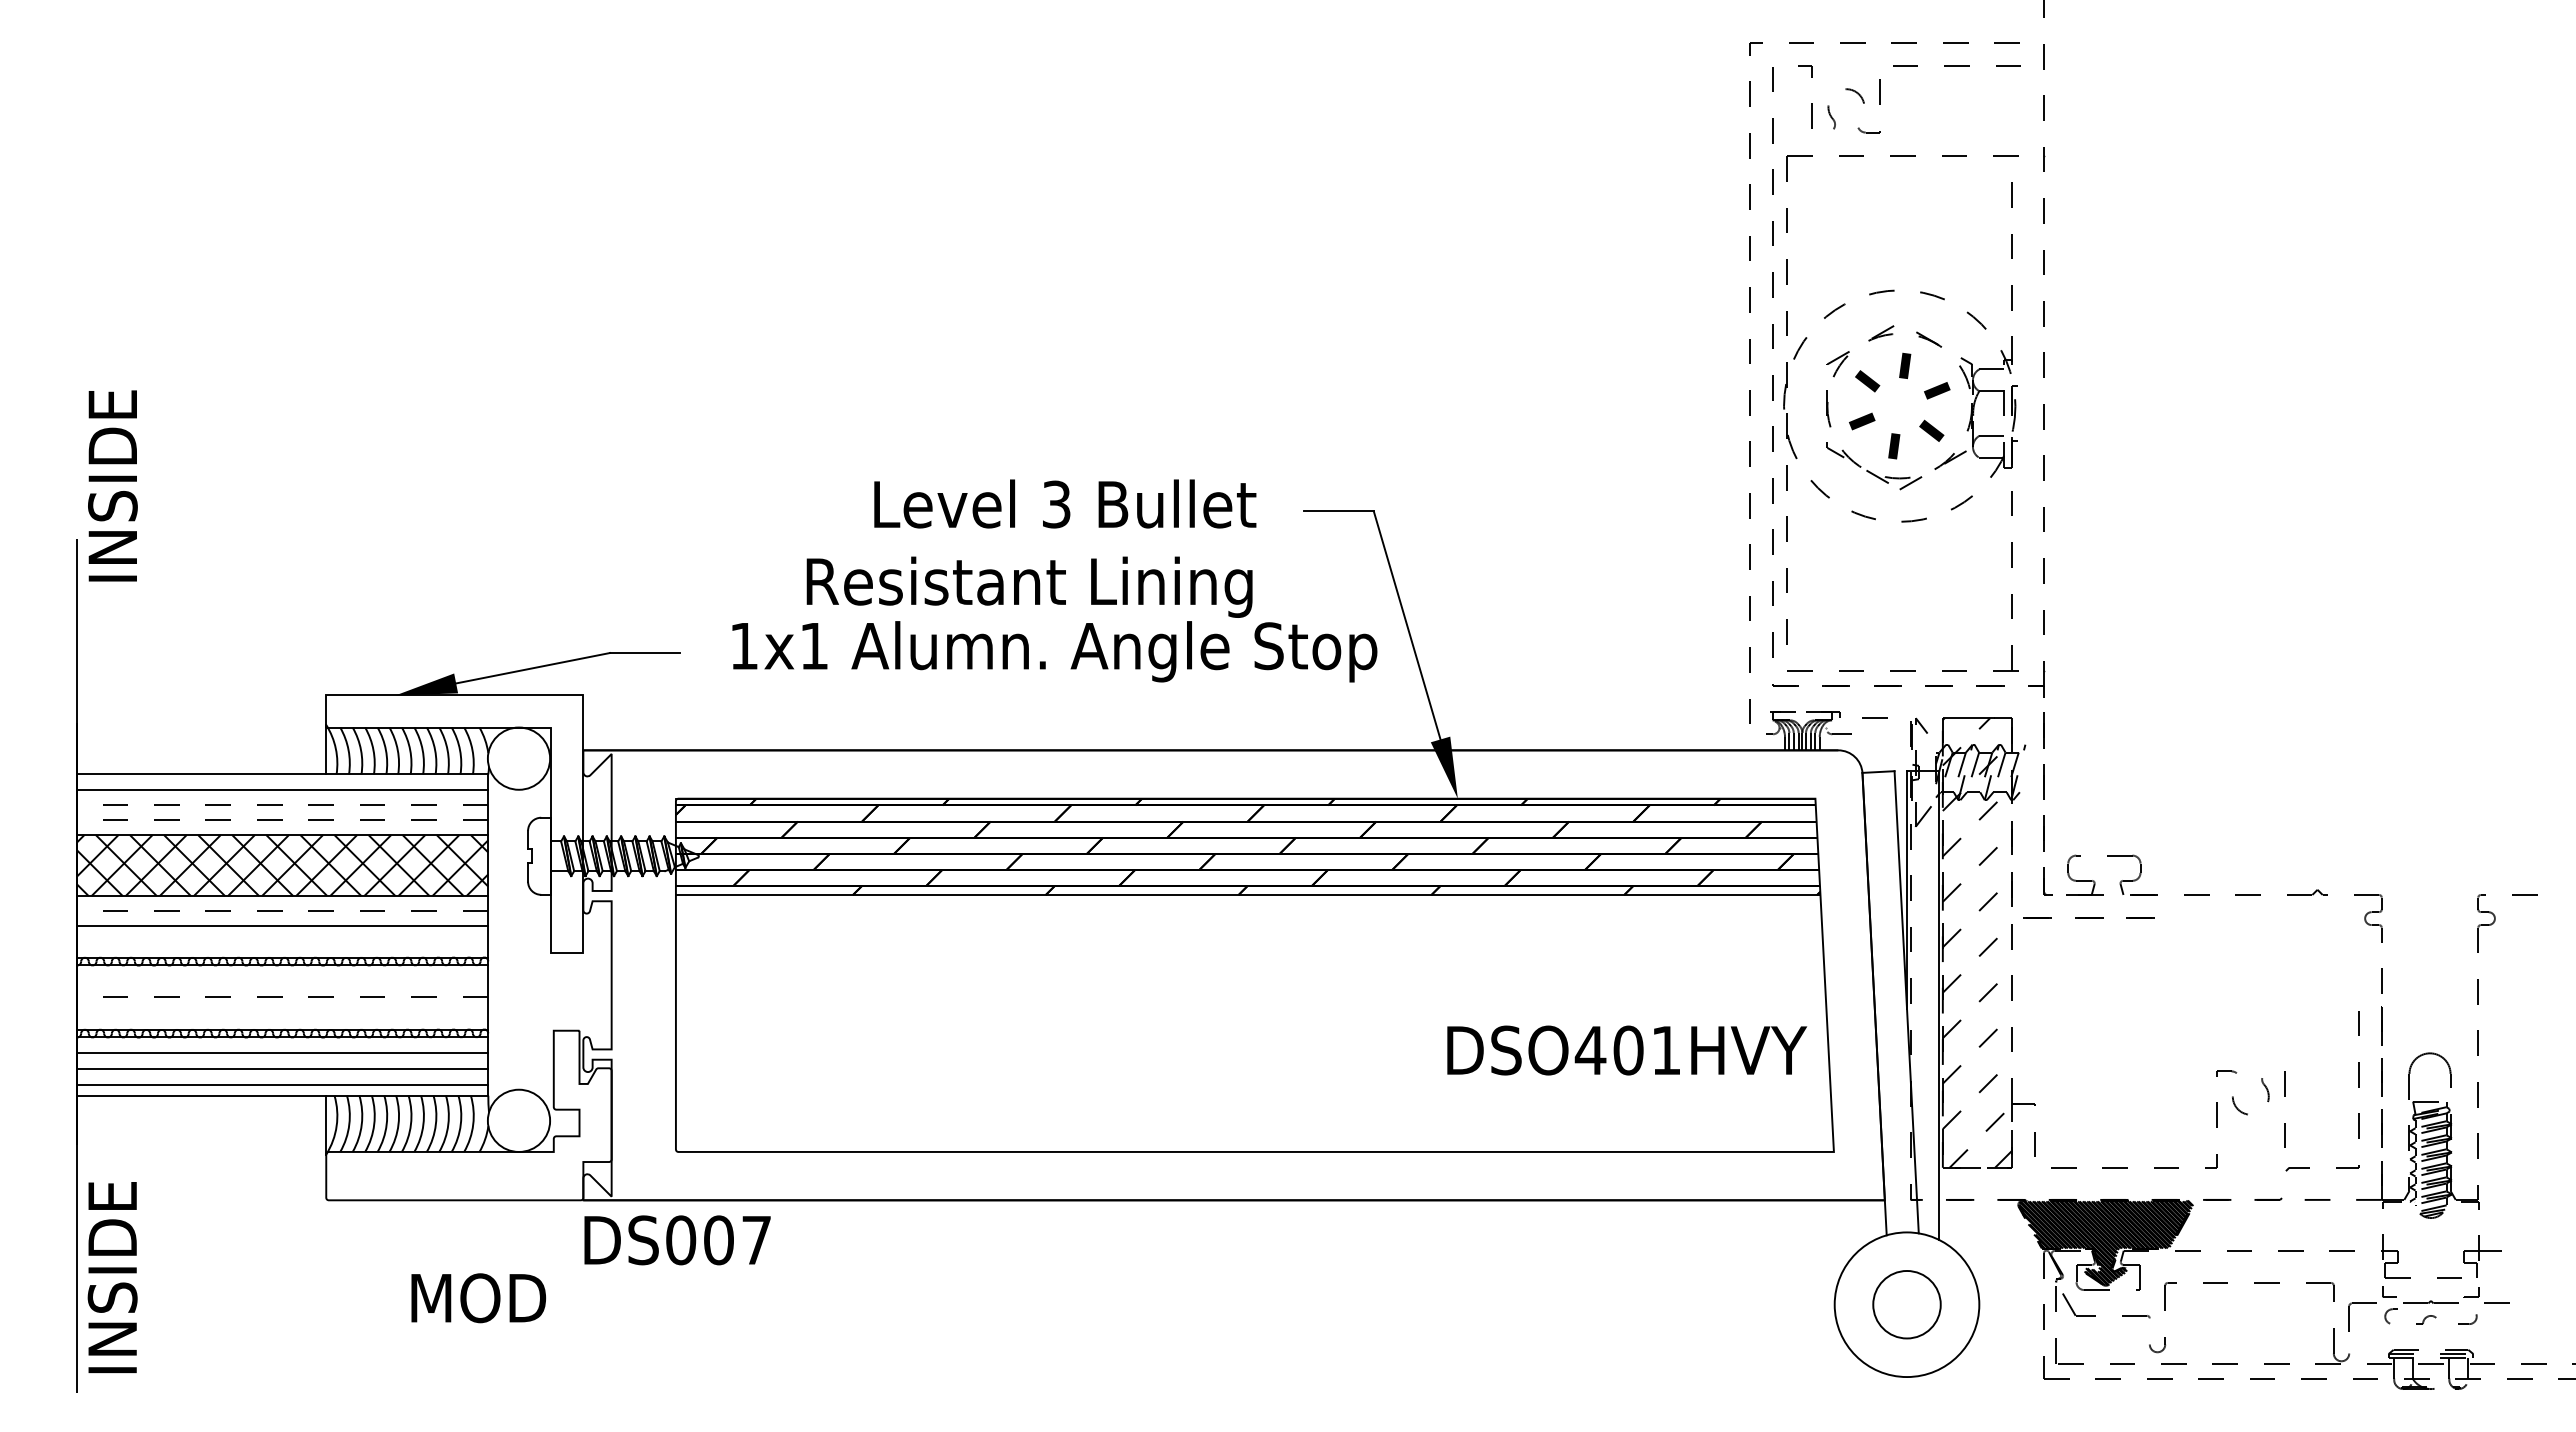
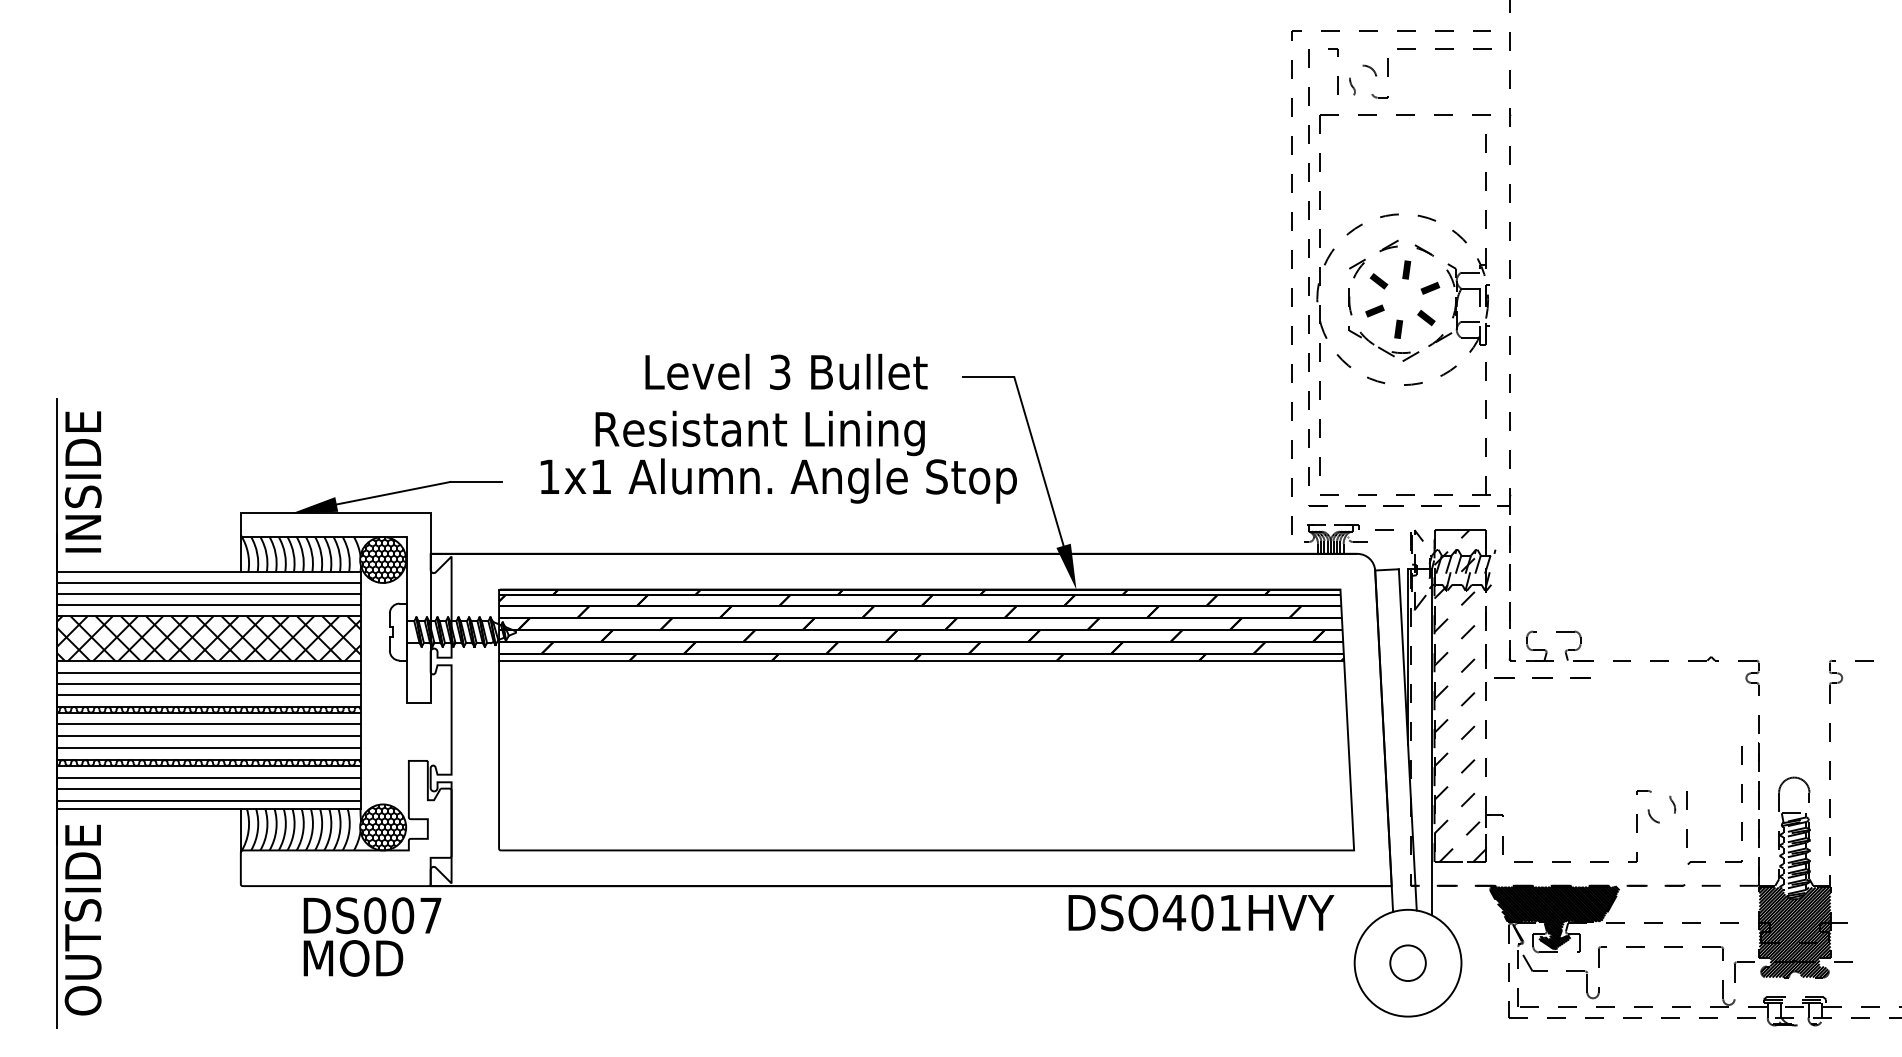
text: (112, 485) -> (83, 481), moved
hatch: (518, 758) -> (382, 559), added
line: (282, 804) -> (208, 593), dashed -> solid
line: (282, 819) -> (208, 604), dashed -> solid
line: (282, 911) -> (208, 672), dashed -> solid
line: (282, 941) -> (208, 695), added
line: (282, 981) -> (208, 724), added
line: (282, 997) -> (208, 736), dashed -> solid
line: (282, 1013) -> (208, 748), added
text: (1627, 1050) -> (1201, 912), moved
hatch: (518, 1120) -> (382, 827), added
text: (677, 1240) -> (372, 915), moved
text: (112, 1246) -> (83, 920), INSIDE -> OUTSIDE
hatch: (2430, 1263) -> (1794, 932), added
circle: (1906, 1304) -> (1407, 963), size x0.71
line: (2149, 1331) -> (1587, 982), added

